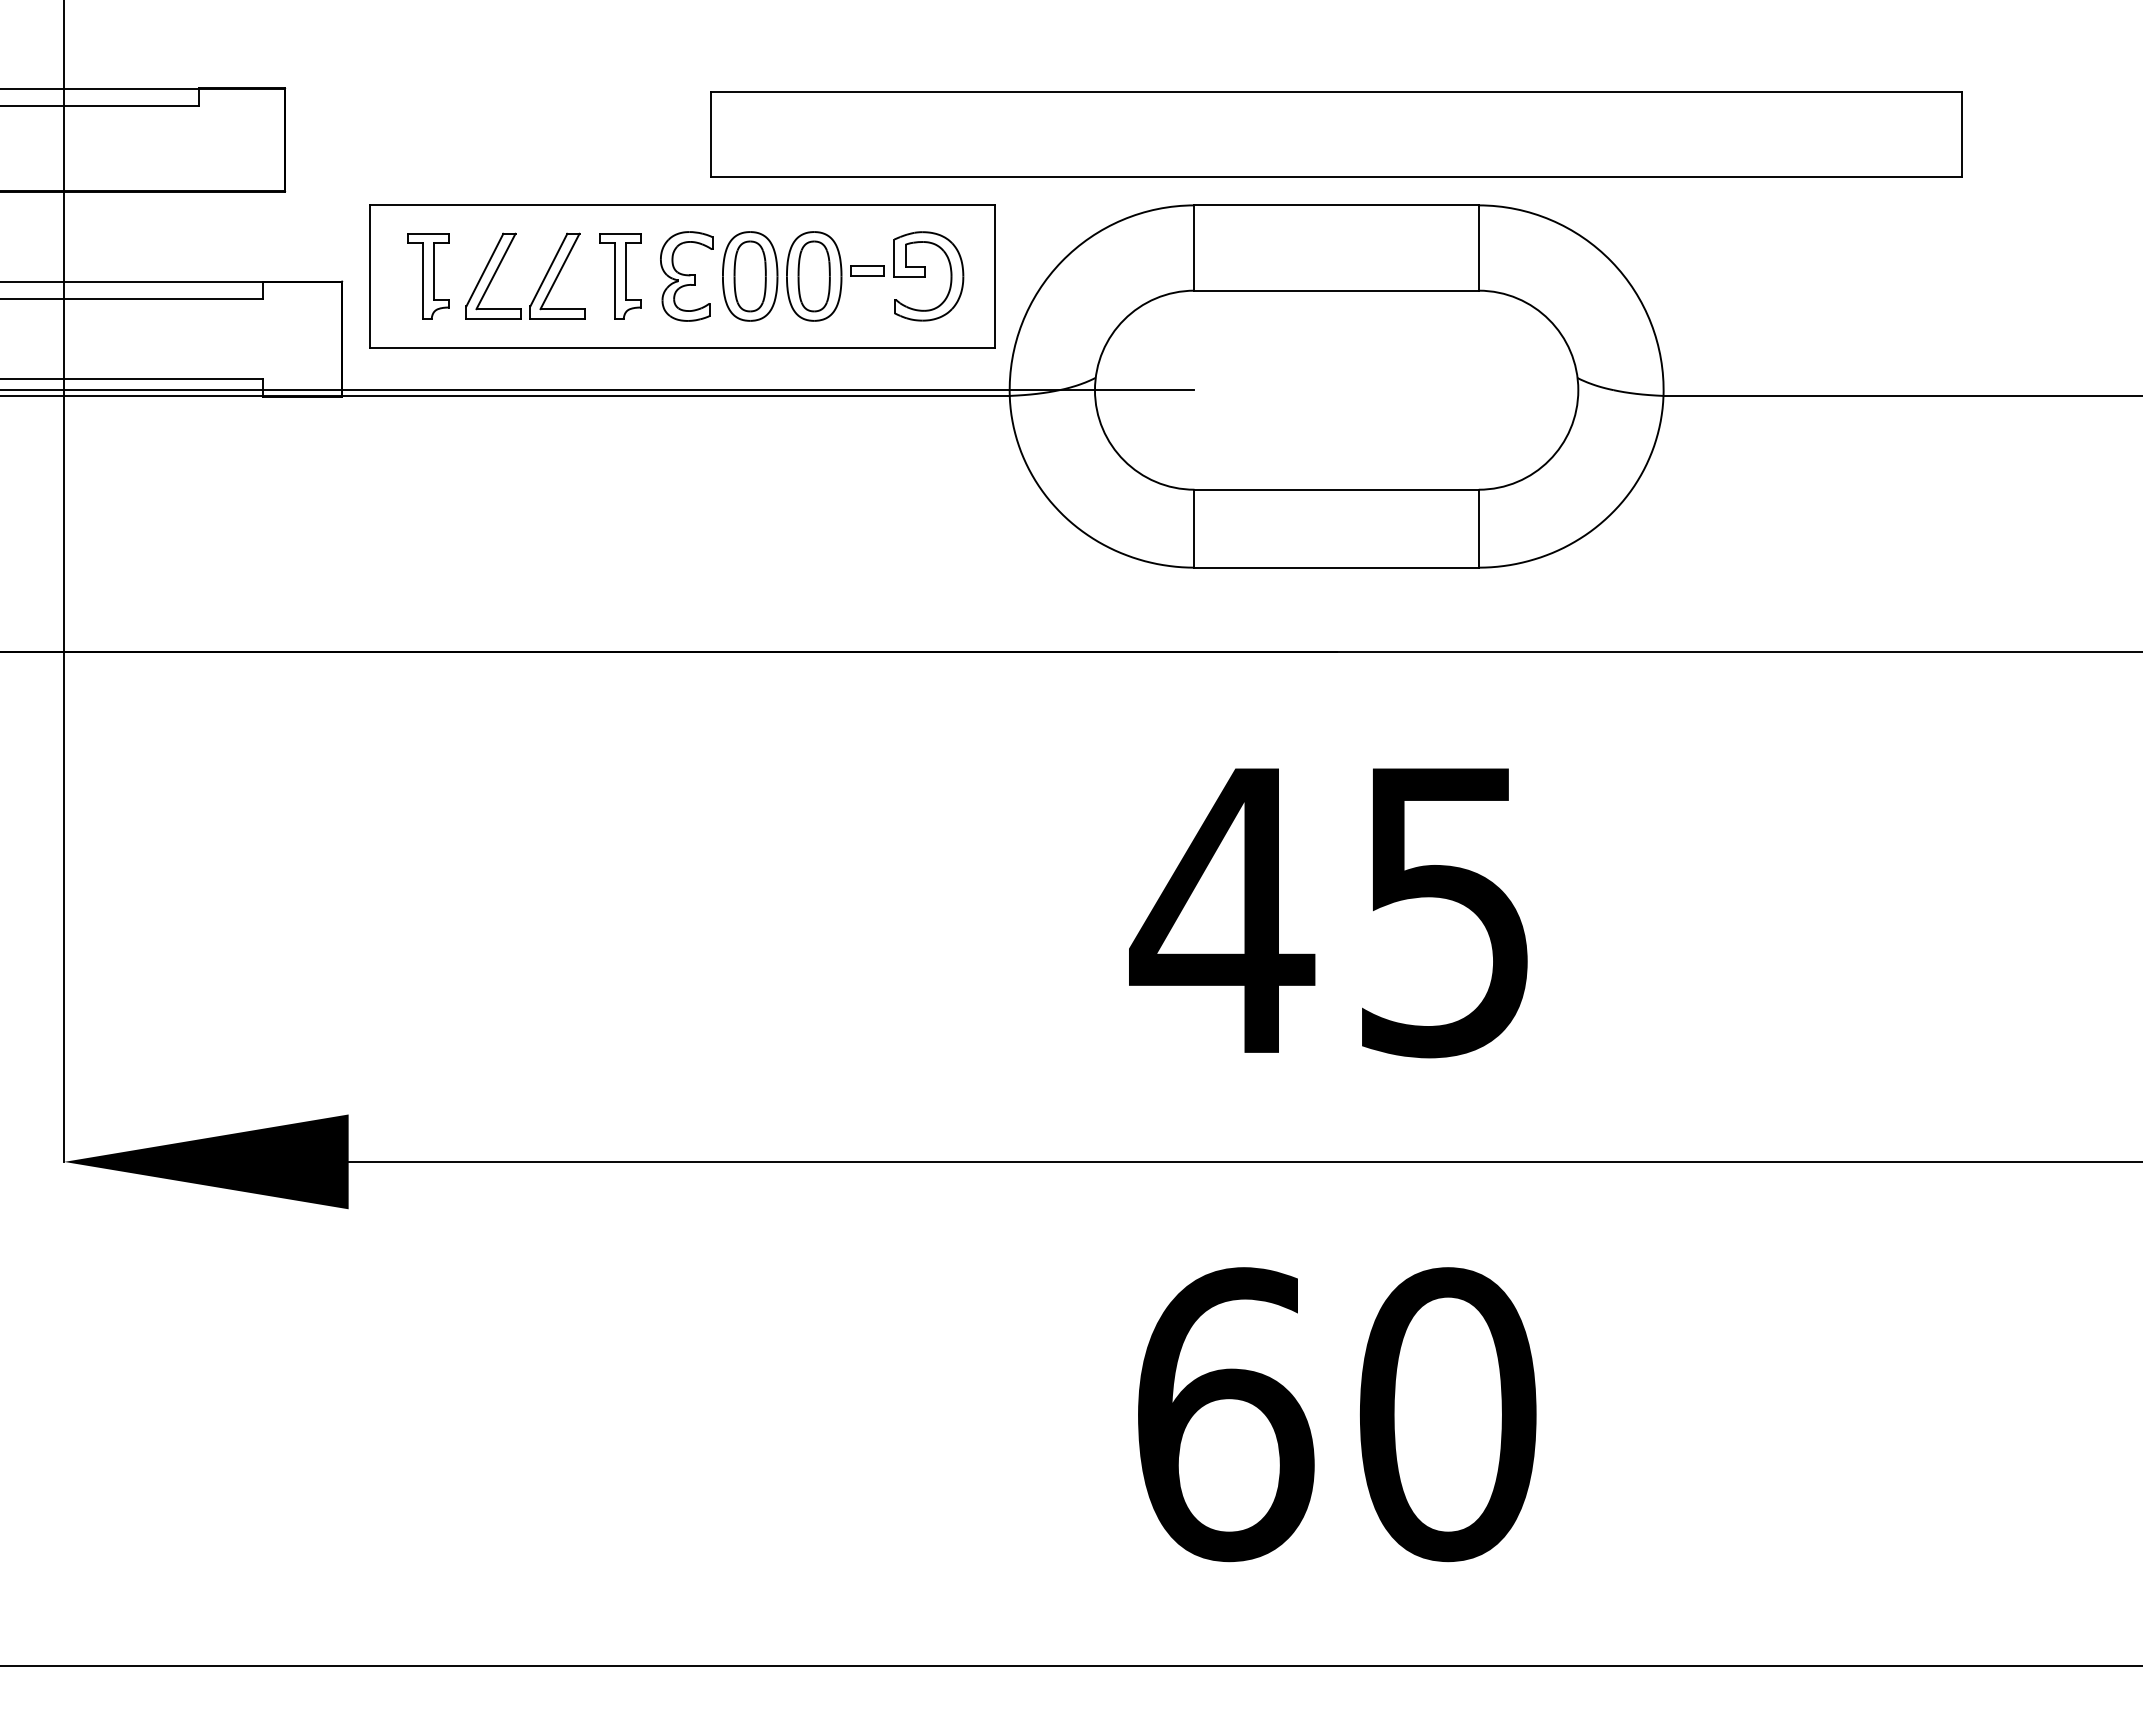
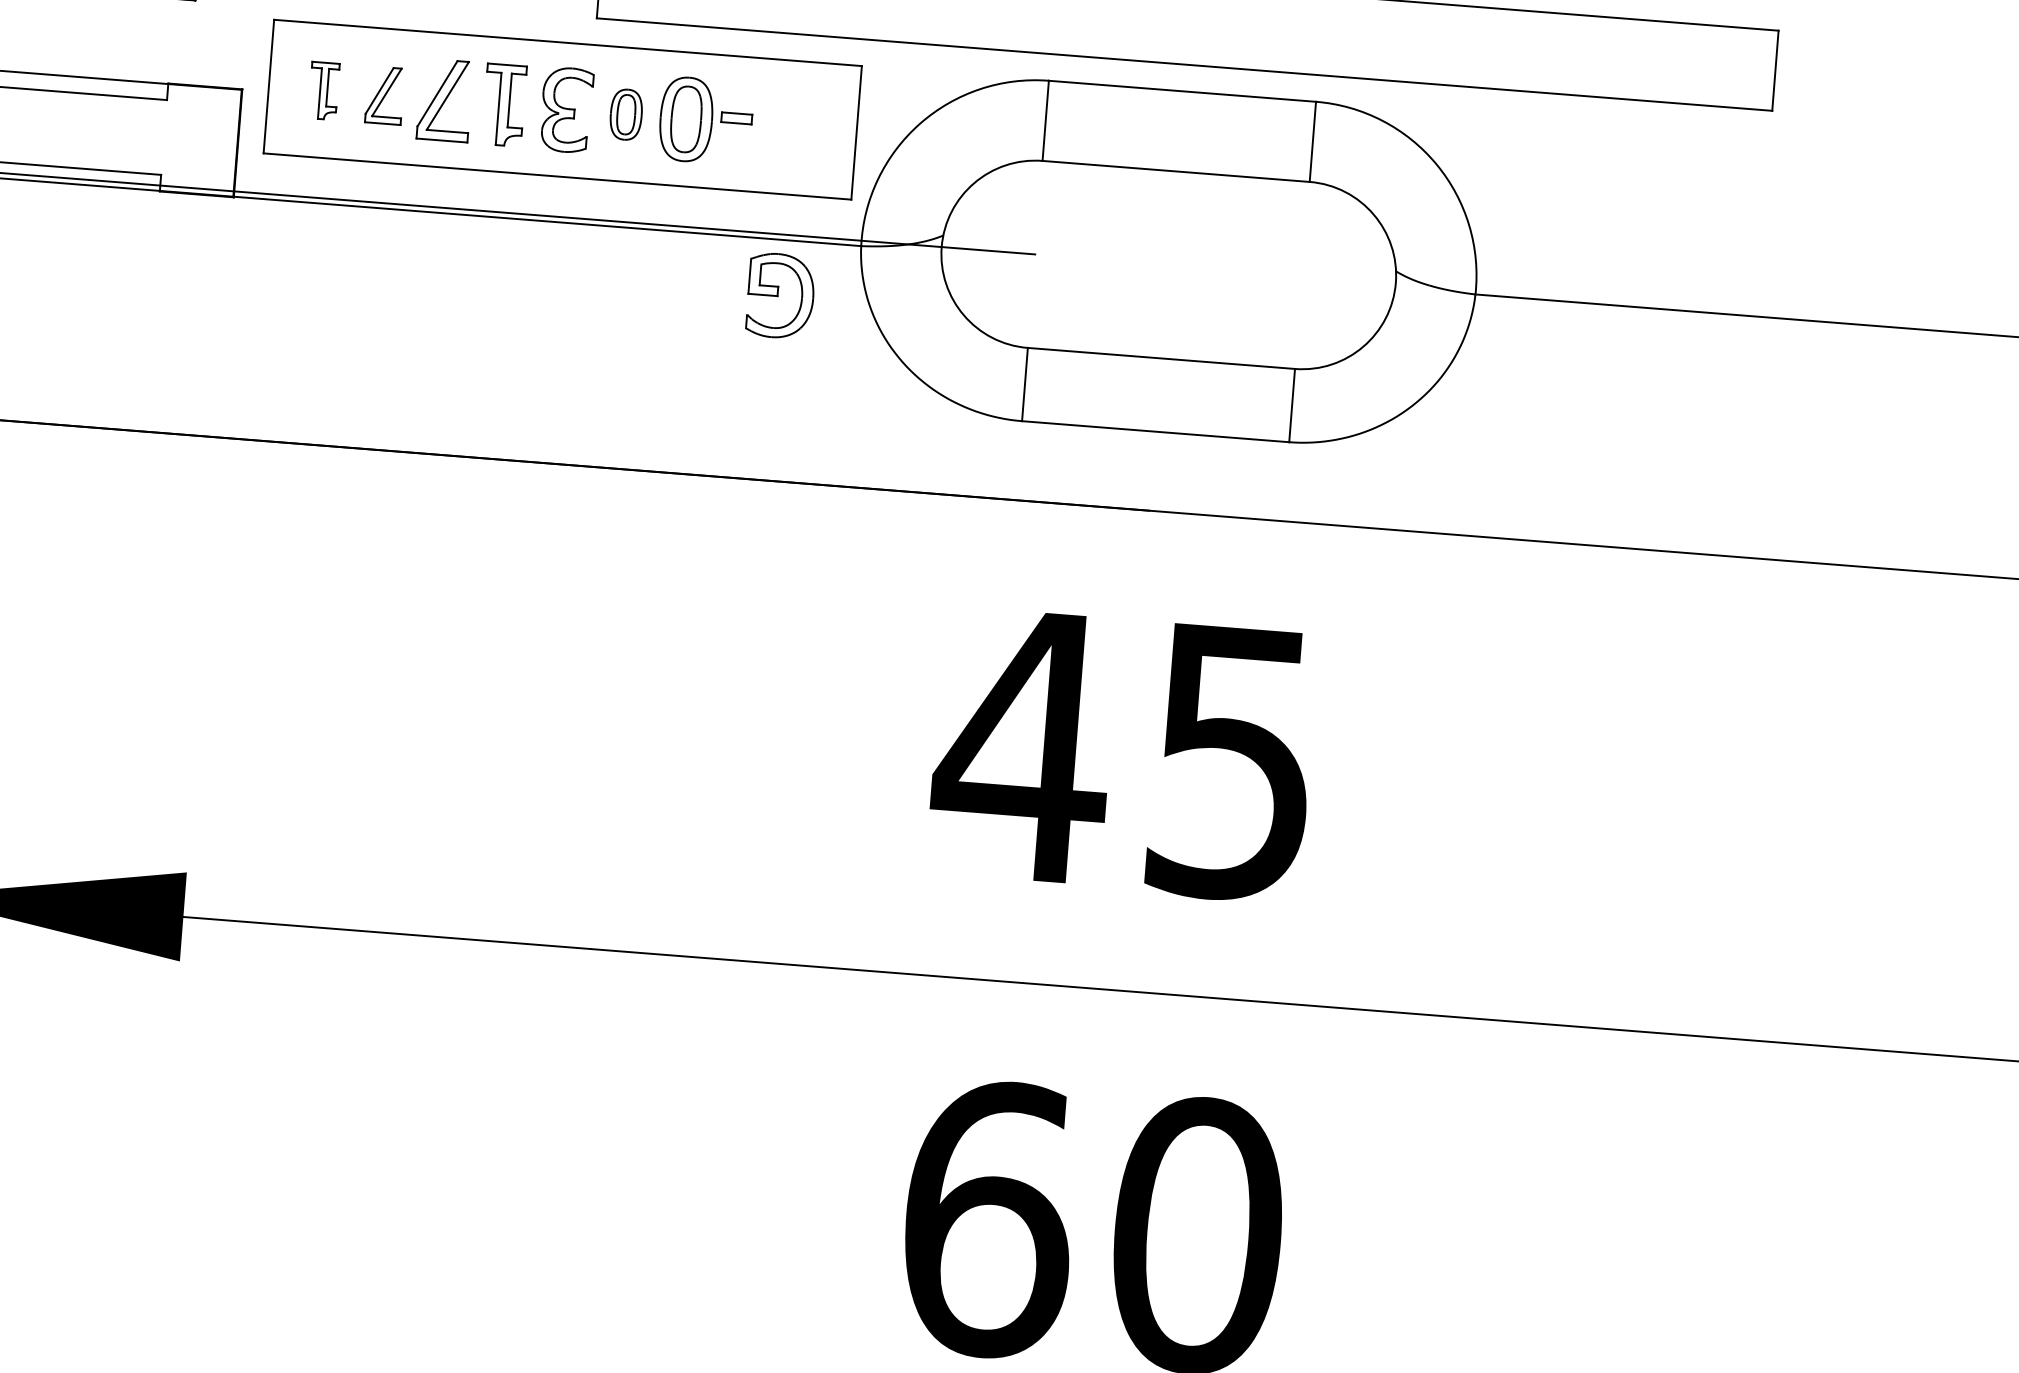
part: (493, 275) -> (385, 94), size x0.7
part: (428, 276) -> (323, 90), size x0.7
part: (750, 276) -> (626, 114), size x0.6
part: (928, 276) -> (780, 296), moved

